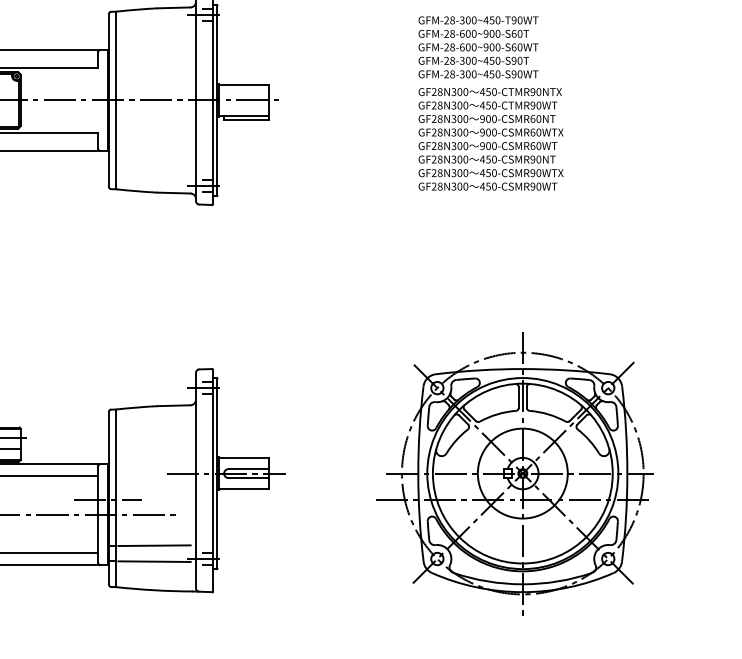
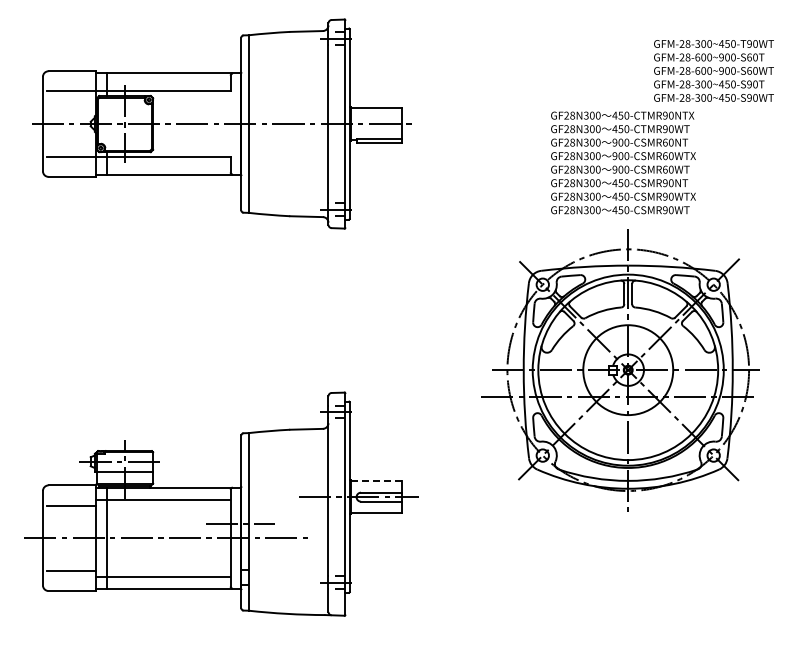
text: (478, 46) -> (713, 70), moved
line: (244, 457) -> (376, 481), solid -> dashed
part: (515, 473) -> (620, 370), moved
line: (154, 544) -> (286, 568), removed
line: (154, 560) -> (286, 584), removed

